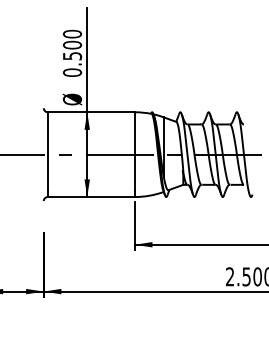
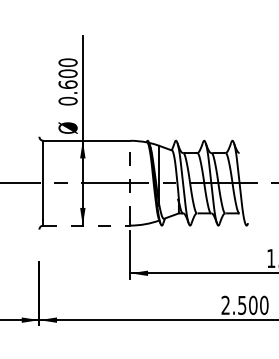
text: (71, 55) -> (67, 84), 0.500 -> 0.600
line: (134, 151) -> (130, 180), solid -> dashed
line: (91, 196) -> (87, 225), solid -> dashed

